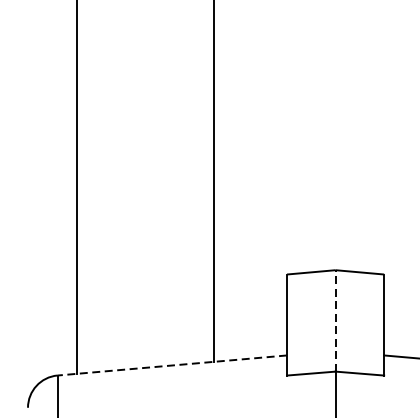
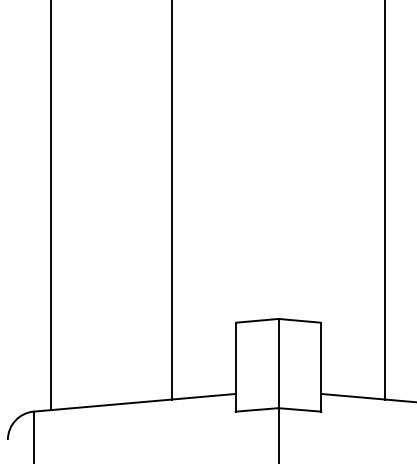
line: (335, 320) -> (278, 363), dashed -> solid
line: (171, 365) -> (134, 402), dashed -> solid

